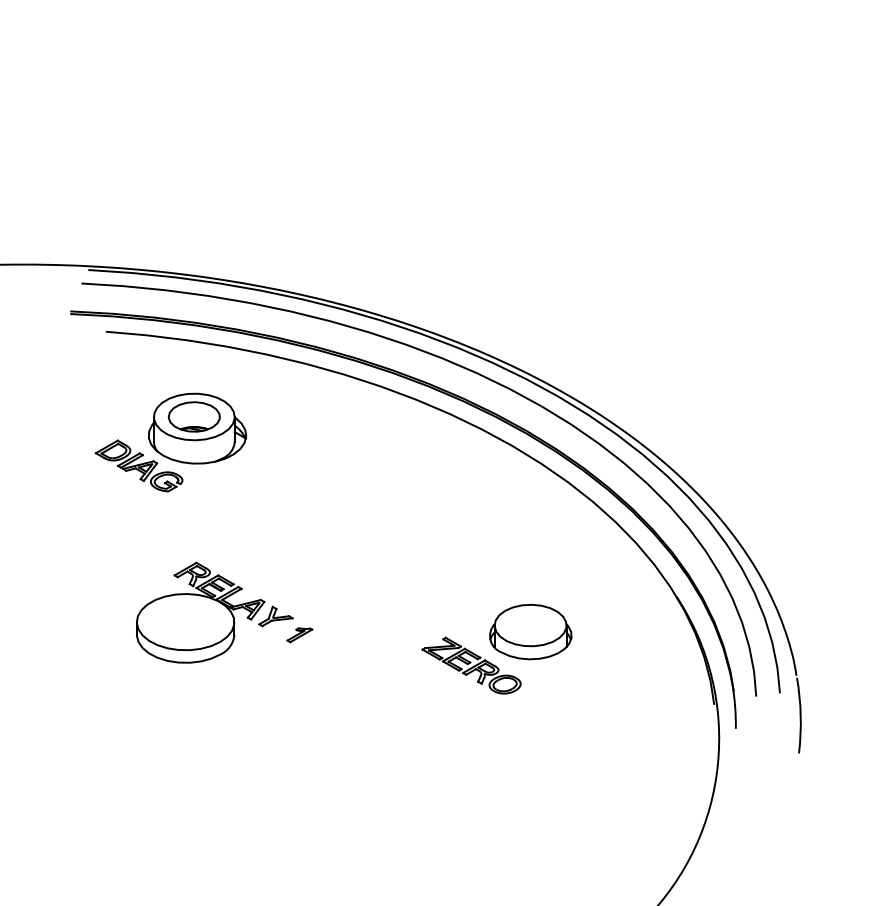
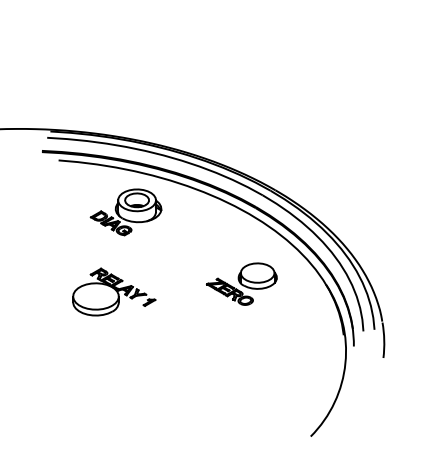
part: (169, 442) -> (125, 212), moved
part: (496, 647) -> (241, 283), moved

